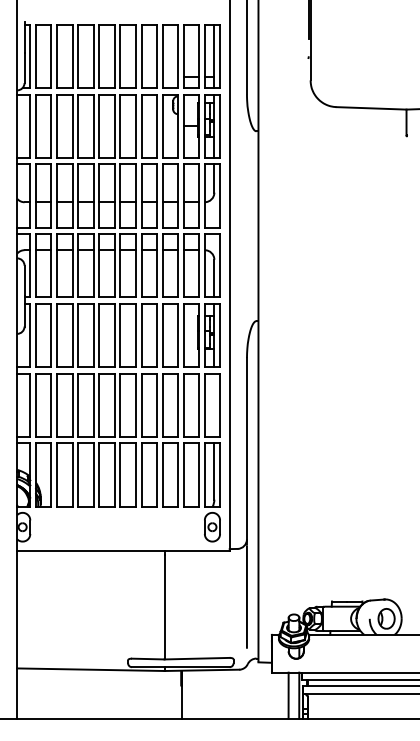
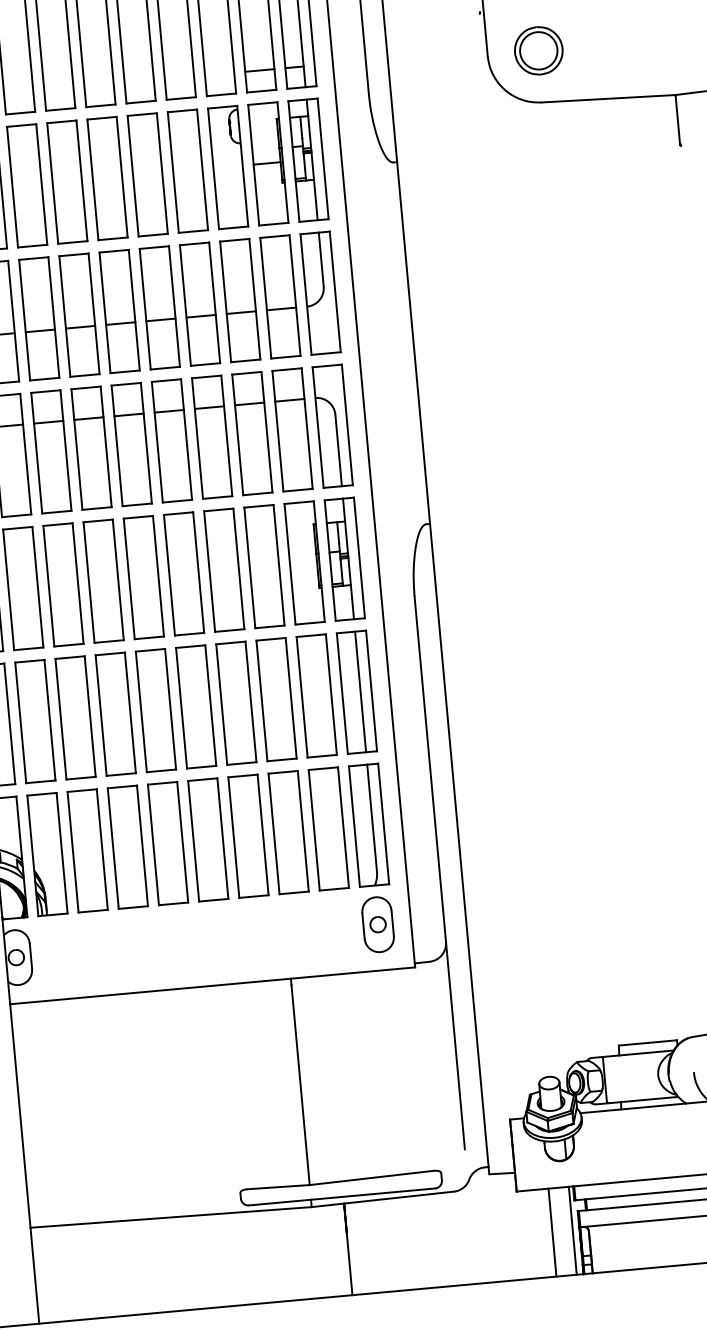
part: (337, 79) -> (538, 49), added
line: (214, 404) -> (360, 690), added

